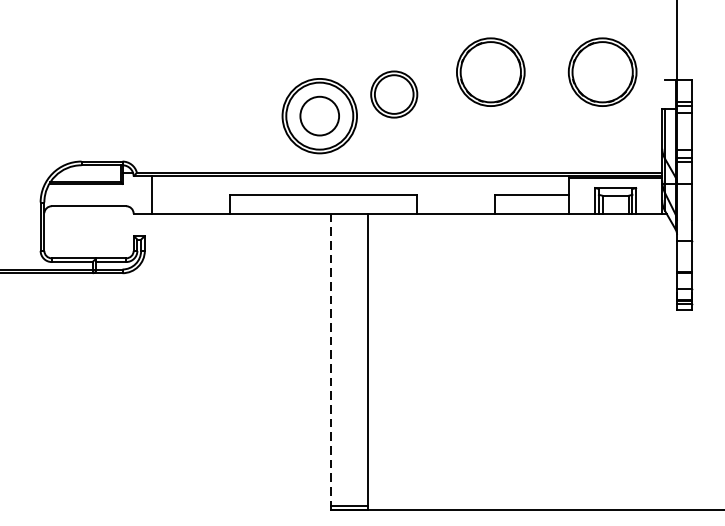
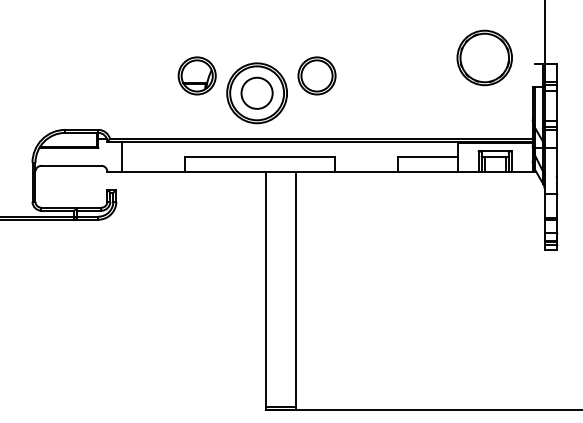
part: (490, 71) -> (394, 57), removed
part: (244, 93) -> (196, 75), added
line: (331, 359) -> (266, 289), dashed -> solid

